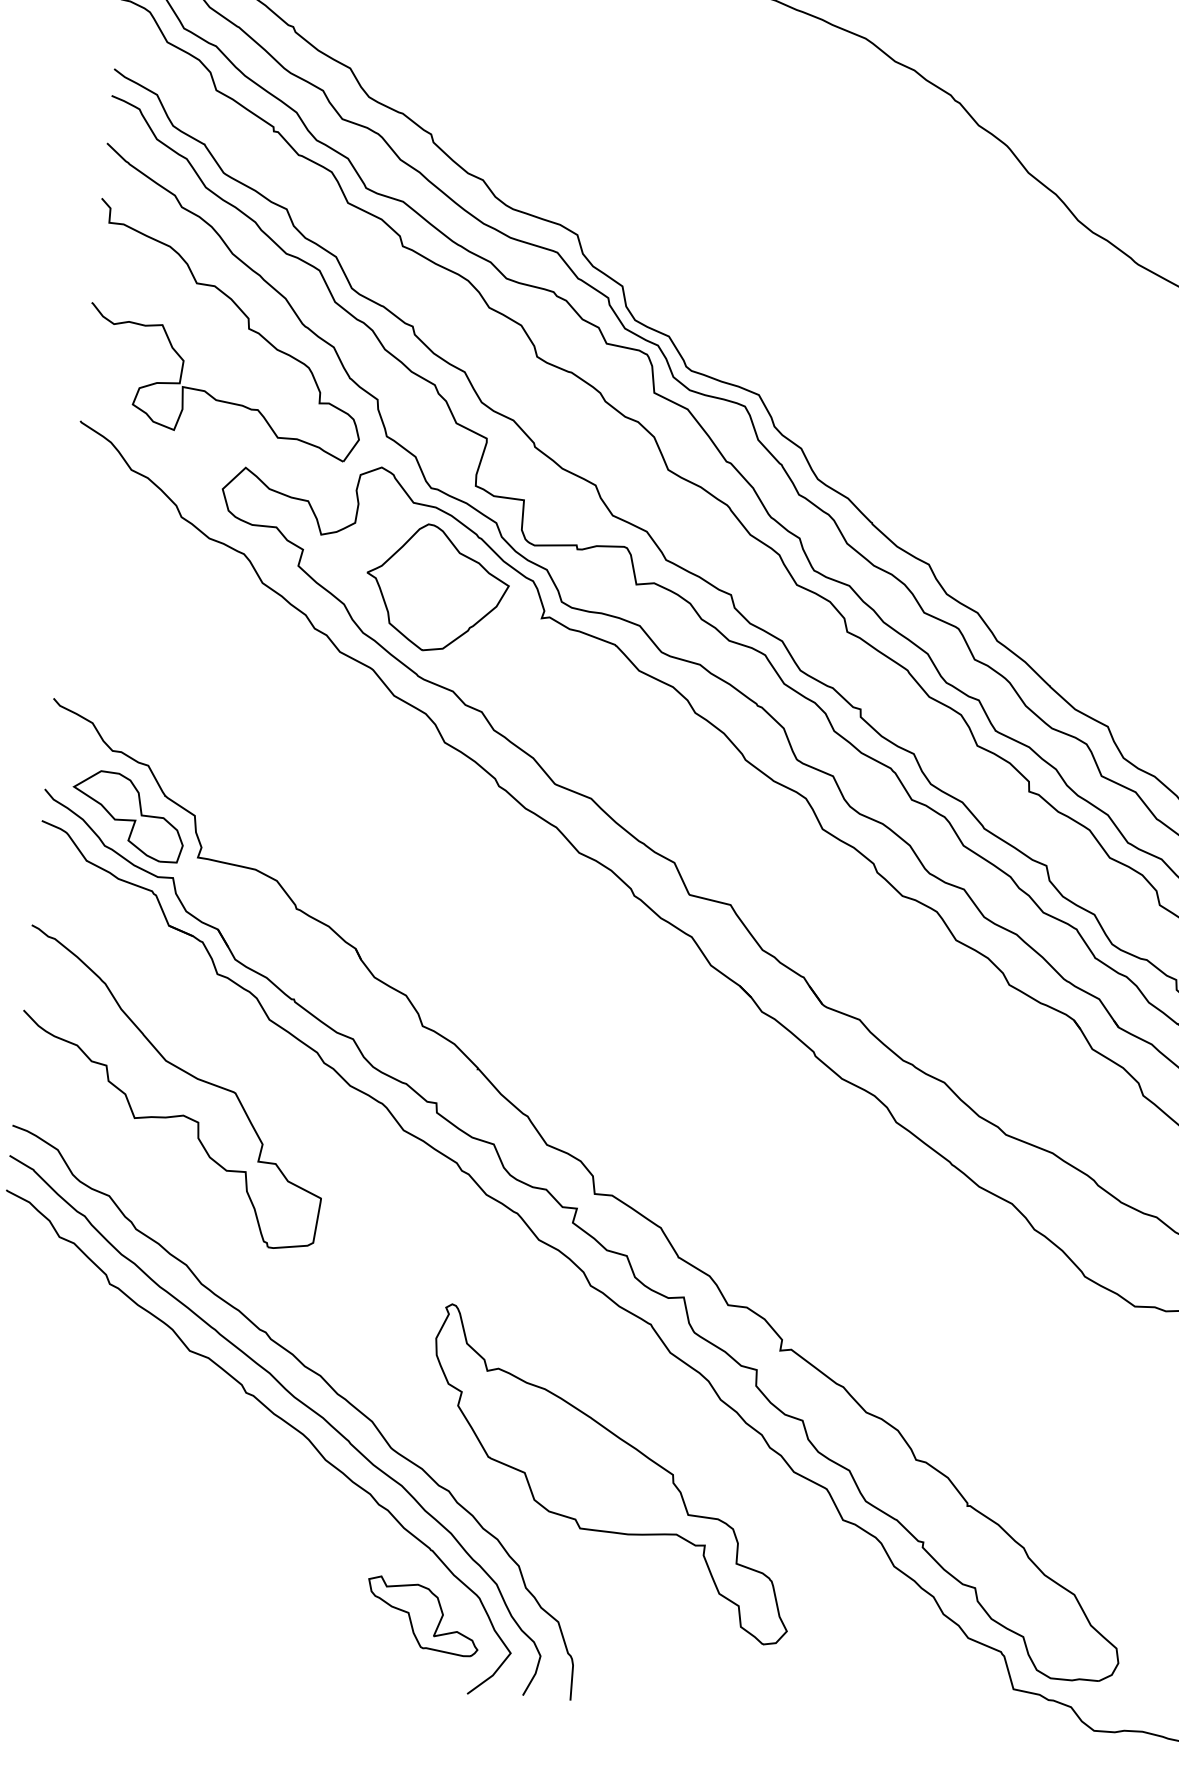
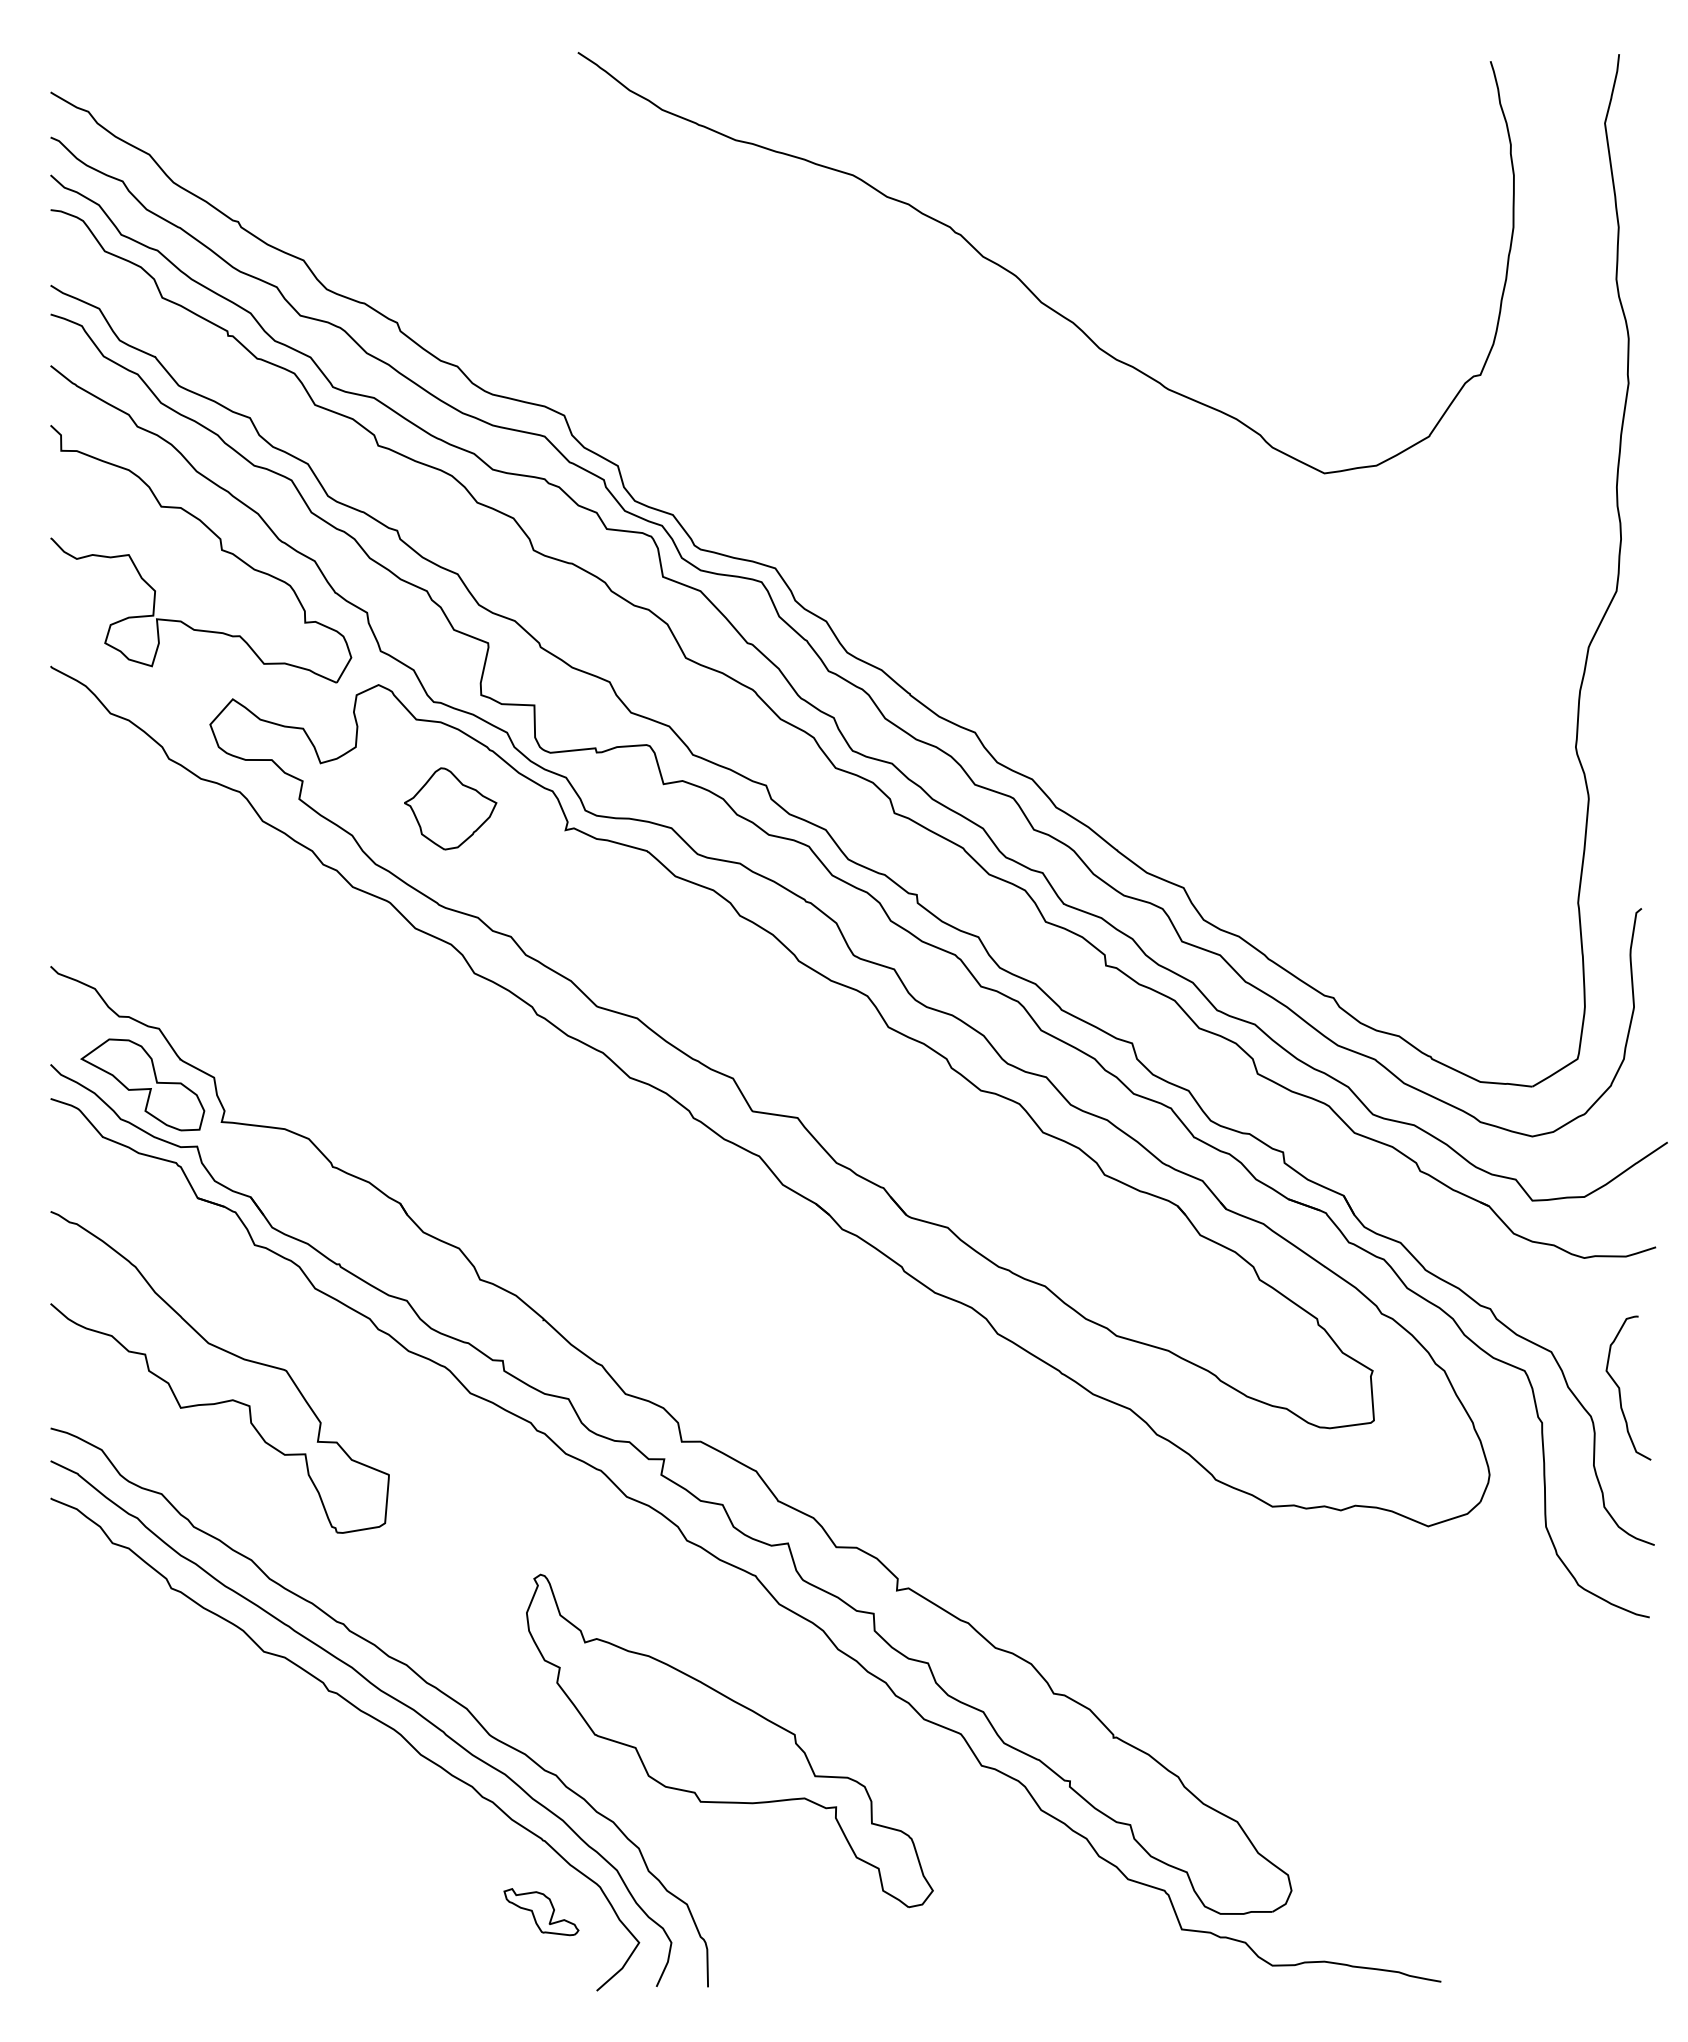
part: (437, 588) -> (450, 808), size x0.6
part: (423, 1615) -> (541, 1911), size x0.6

